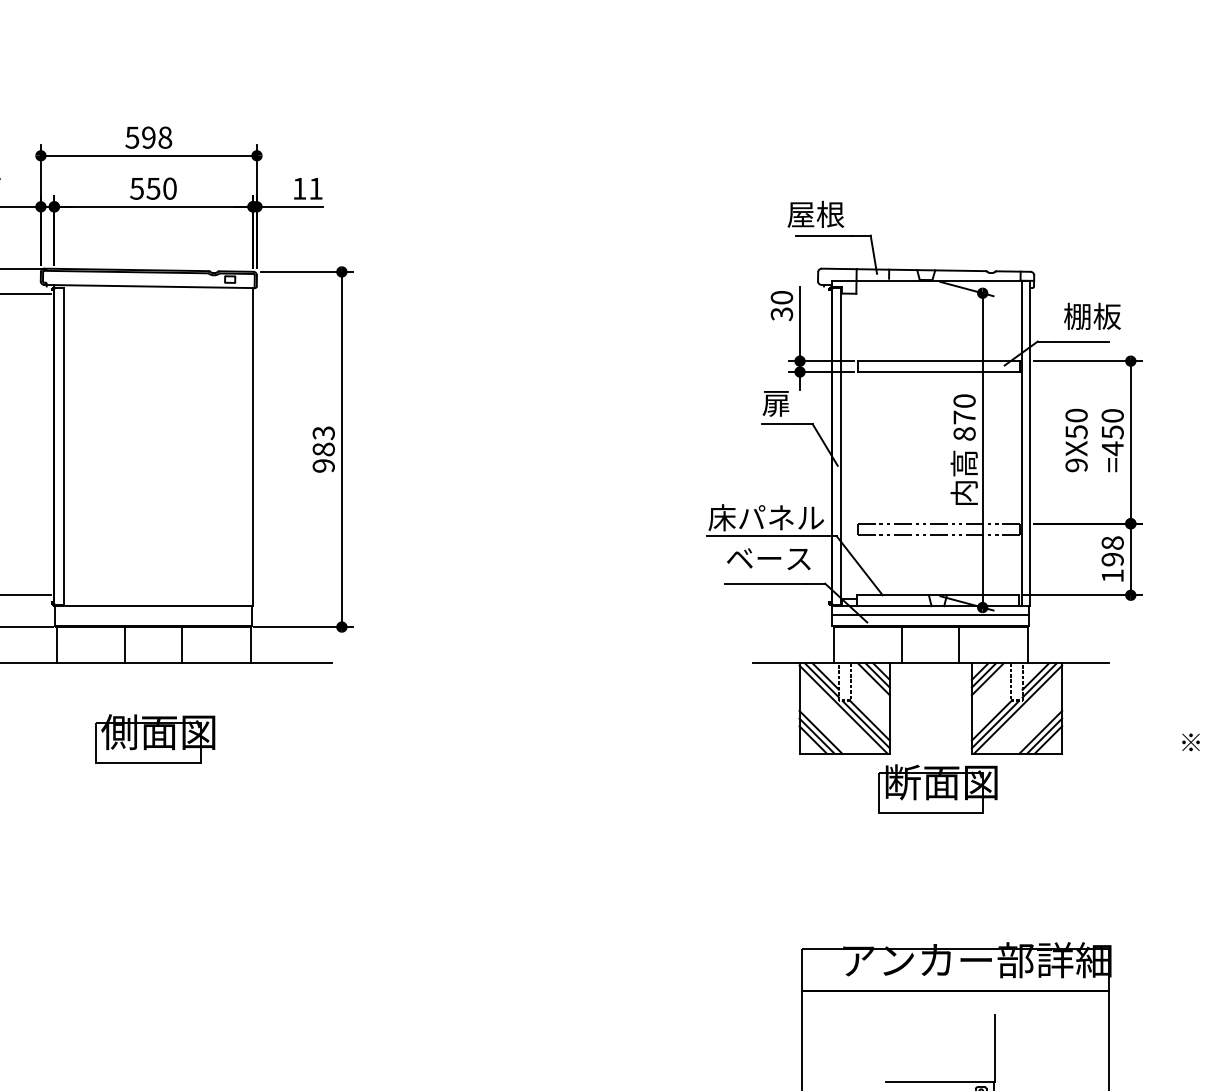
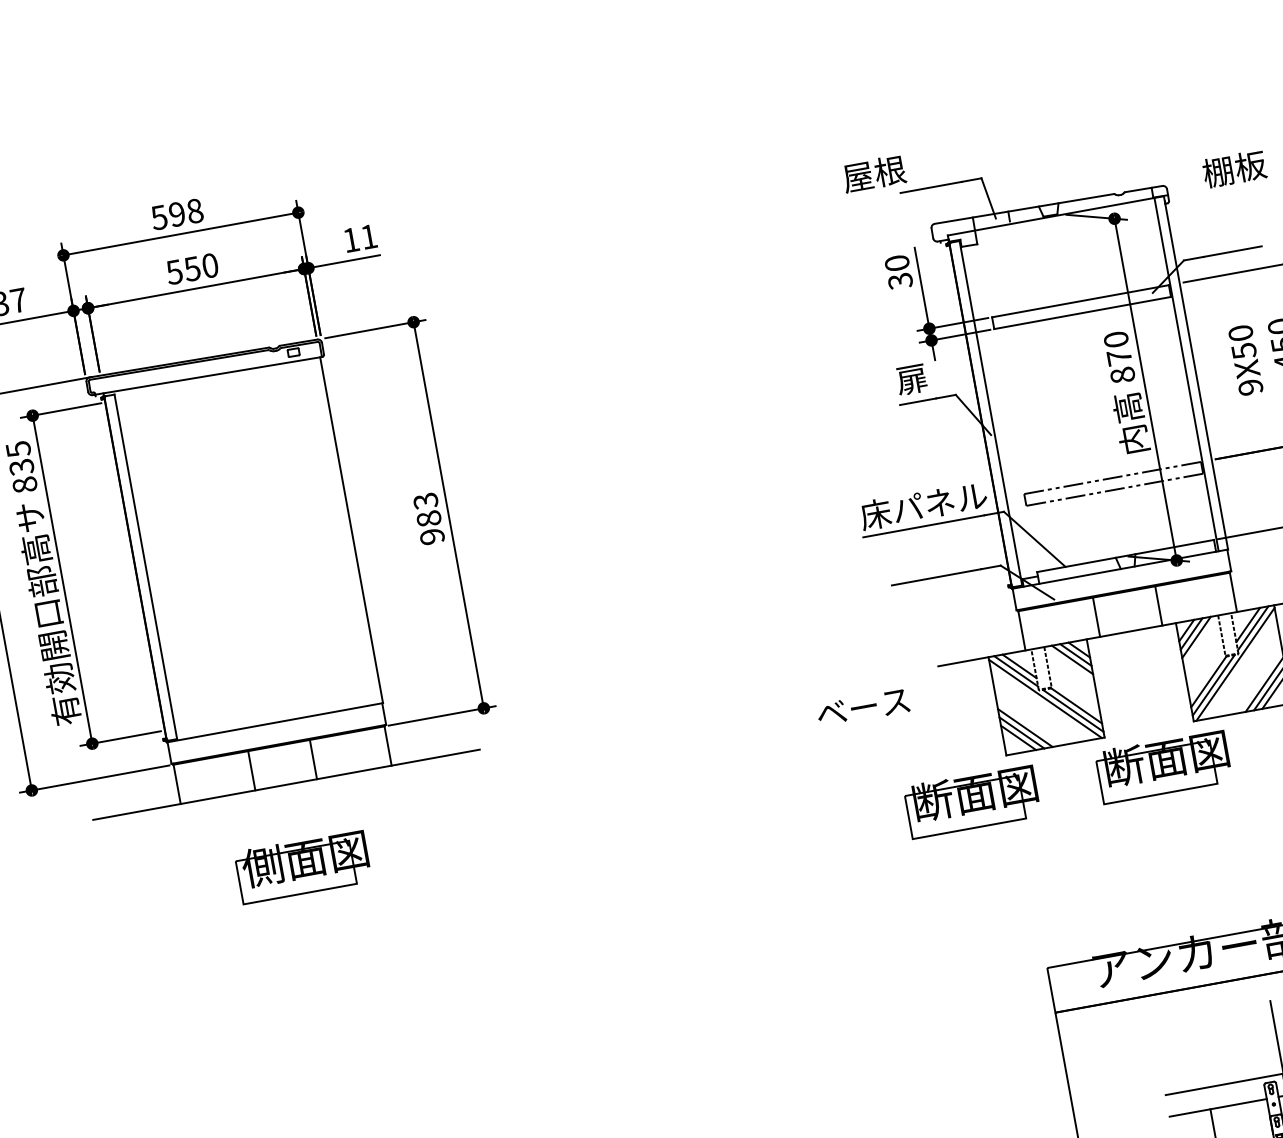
text: (815, 213) -> (873, 172), moved
text: (1092, 315) -> (1234, 168), moved
text: (768, 559) -> (863, 708), moved
line: (930, 615) -> (1121, 579), removed
part: (761, 788) -> (971, 800), added

